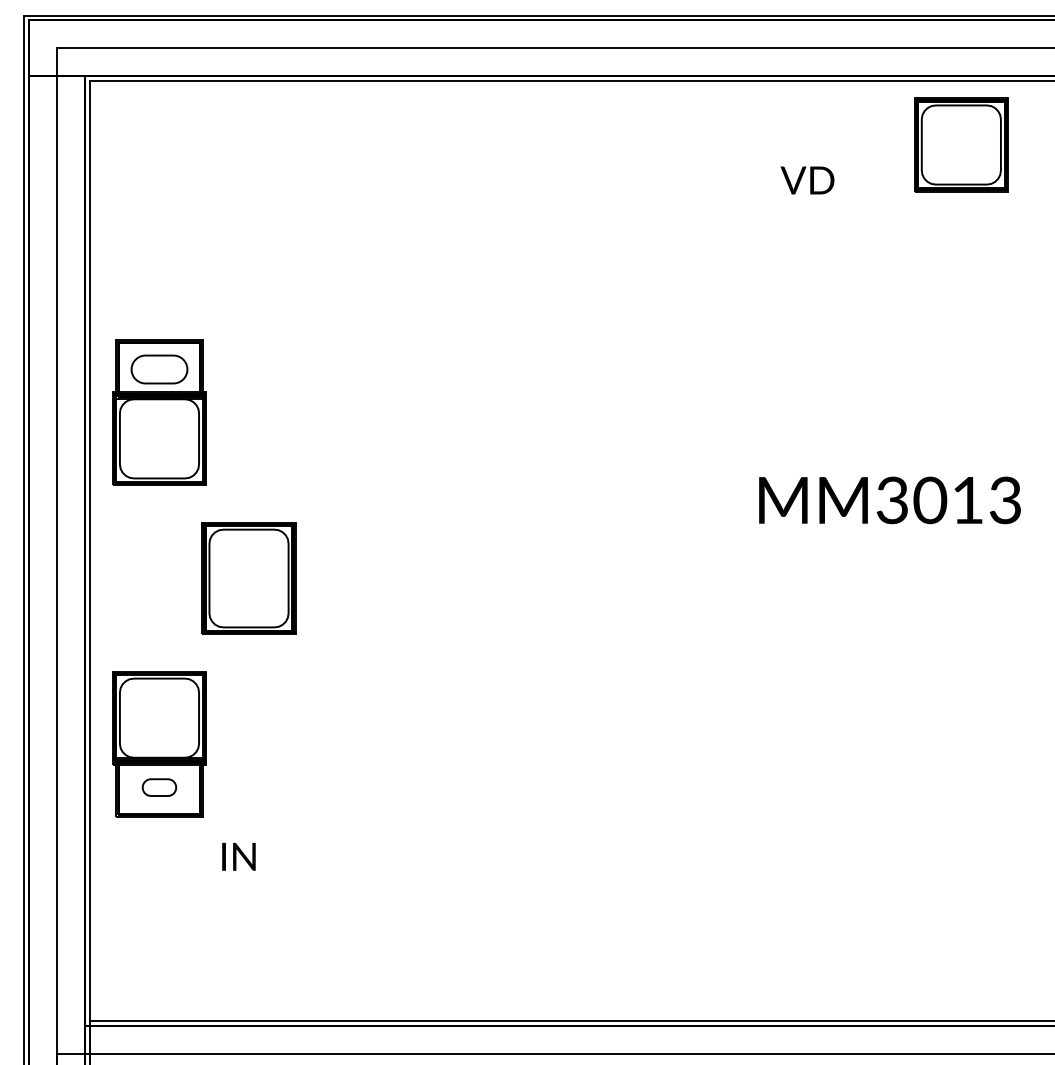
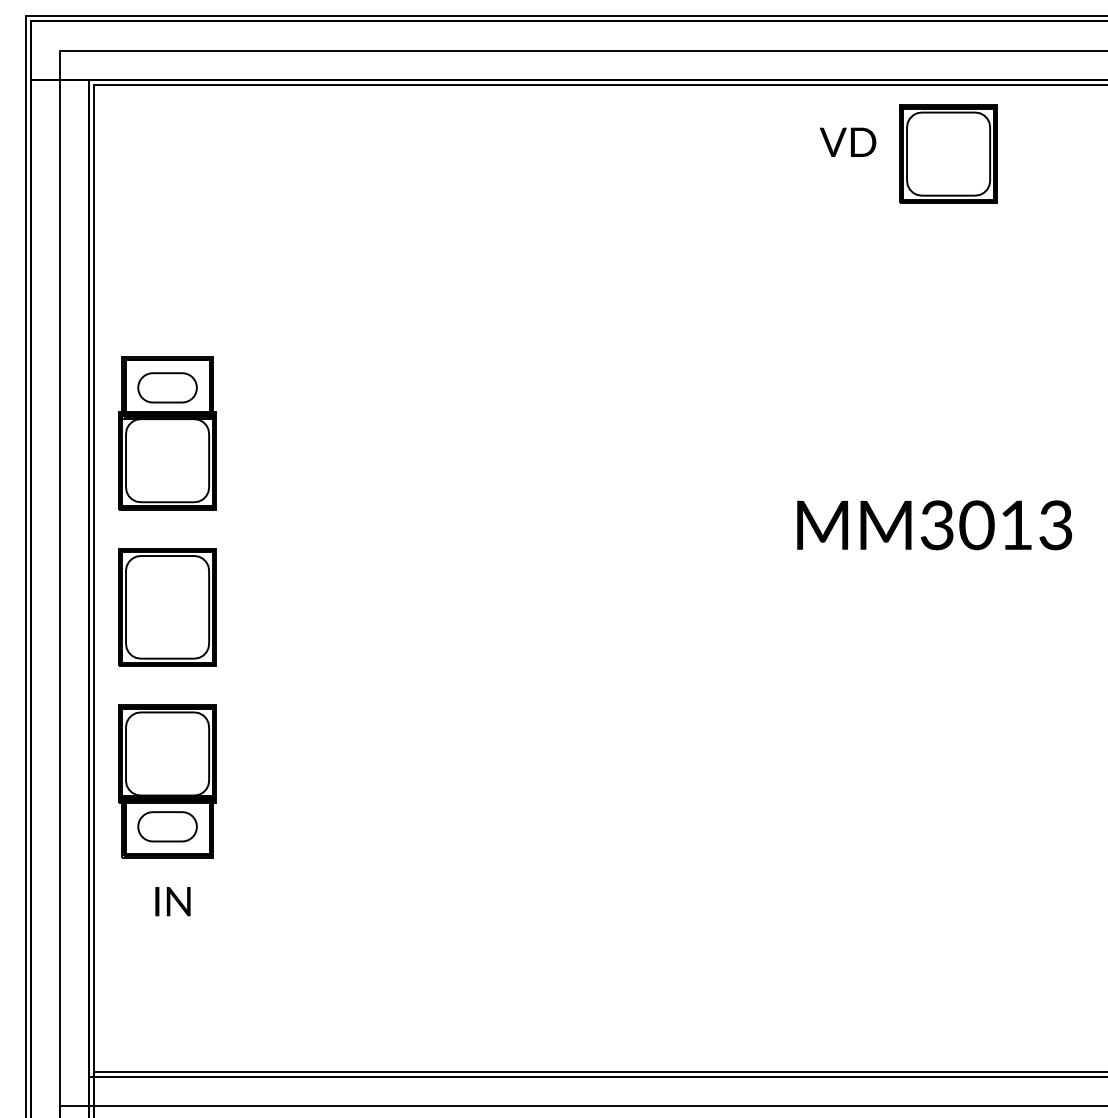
part: (961, 144) -> (948, 153), moved
text: (807, 179) -> (848, 141), moved
part: (248, 578) -> (167, 607), moved
part: (159, 787) -> (167, 826), size x1.67
text: (238, 856) -> (172, 901), moved

